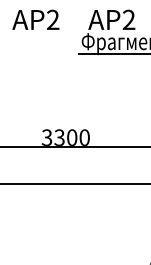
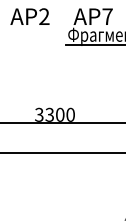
text: (128, 19) -> (107, 16), 2 -> 7

